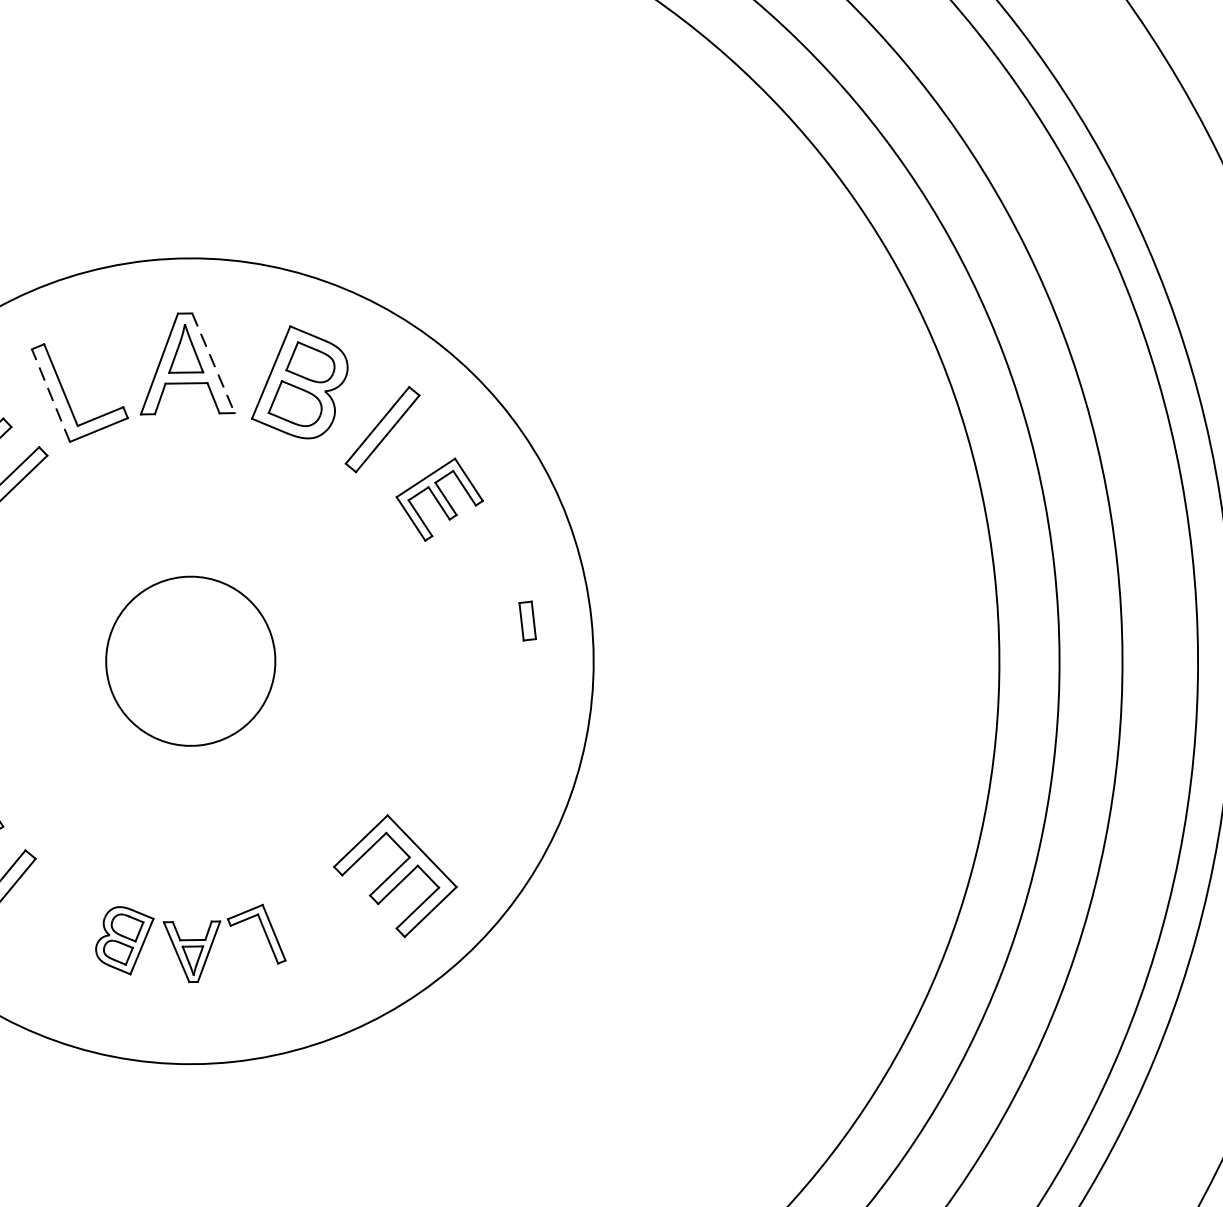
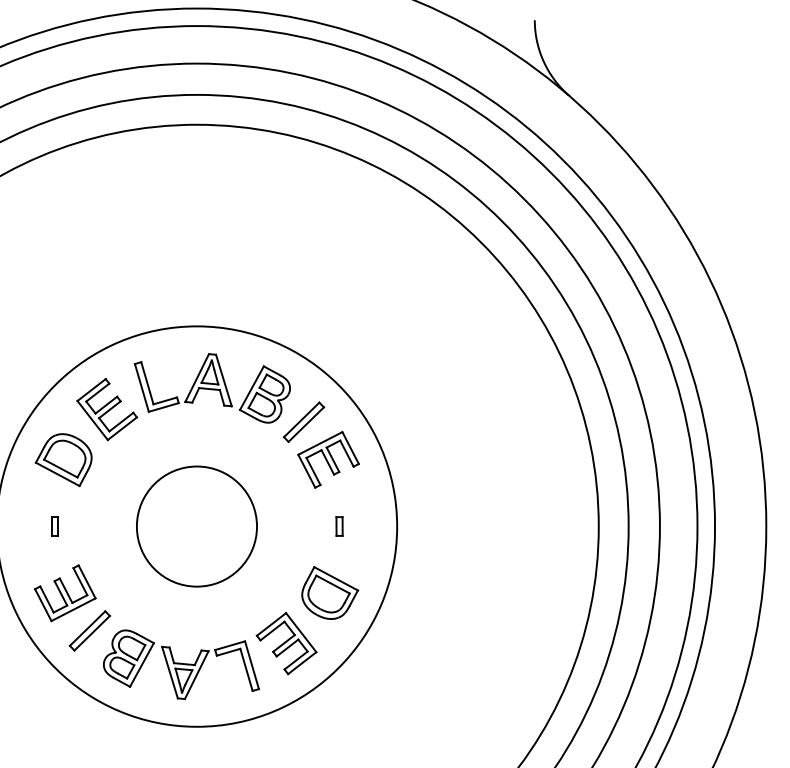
line: (212, 363) -> (223, 380), dashed -> solid
line: (50, 394) -> (141, 387), dashed -> solid
part: (439, 498) -> (328, 459), size x1.43
part: (527, 621) -> (339, 526), moved
circle: (189, 661) -> (196, 526), size x1.43
part: (472, 764) -> (330, 592), added
part: (189, 940) -> (181, 664), size x1.67

